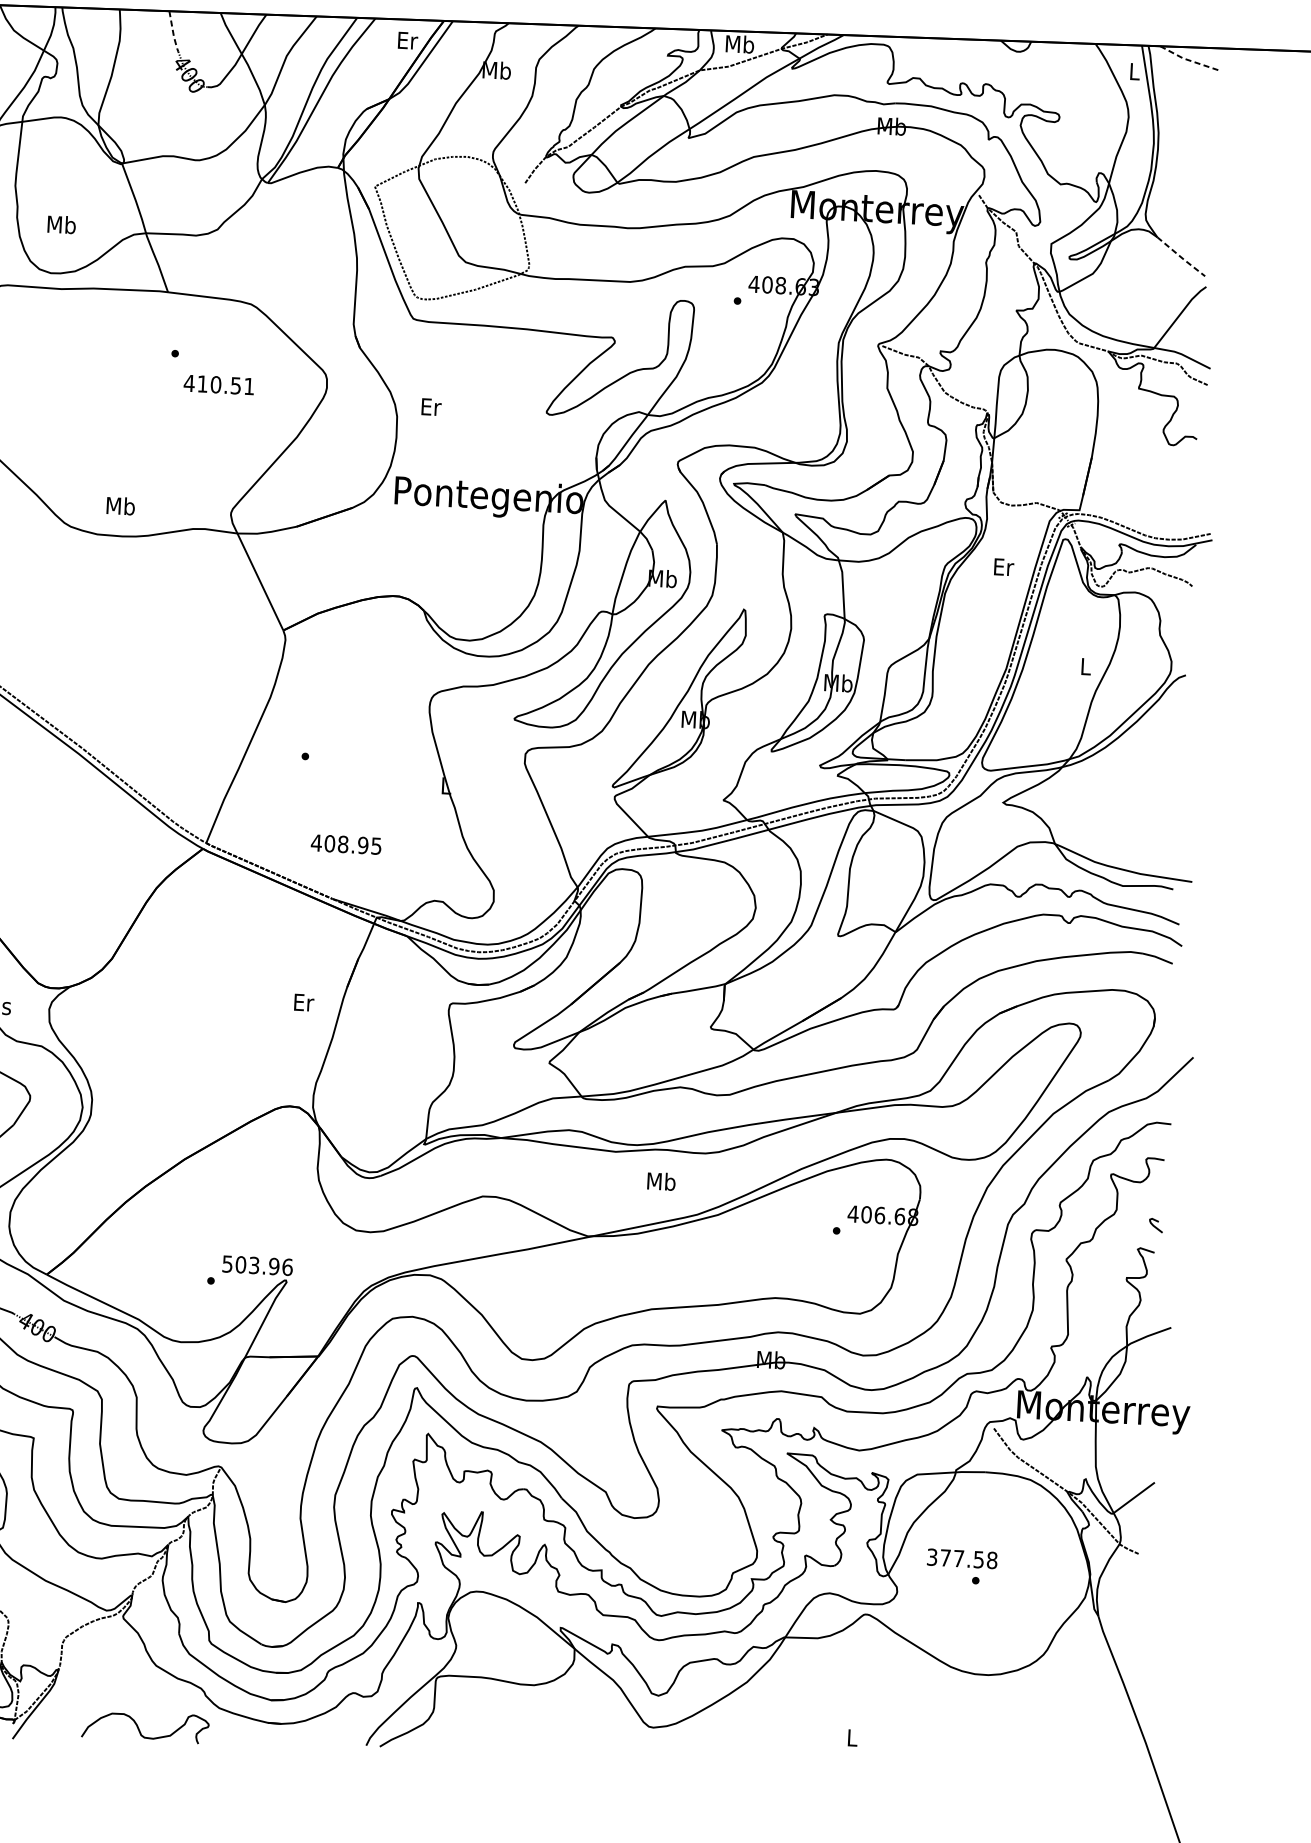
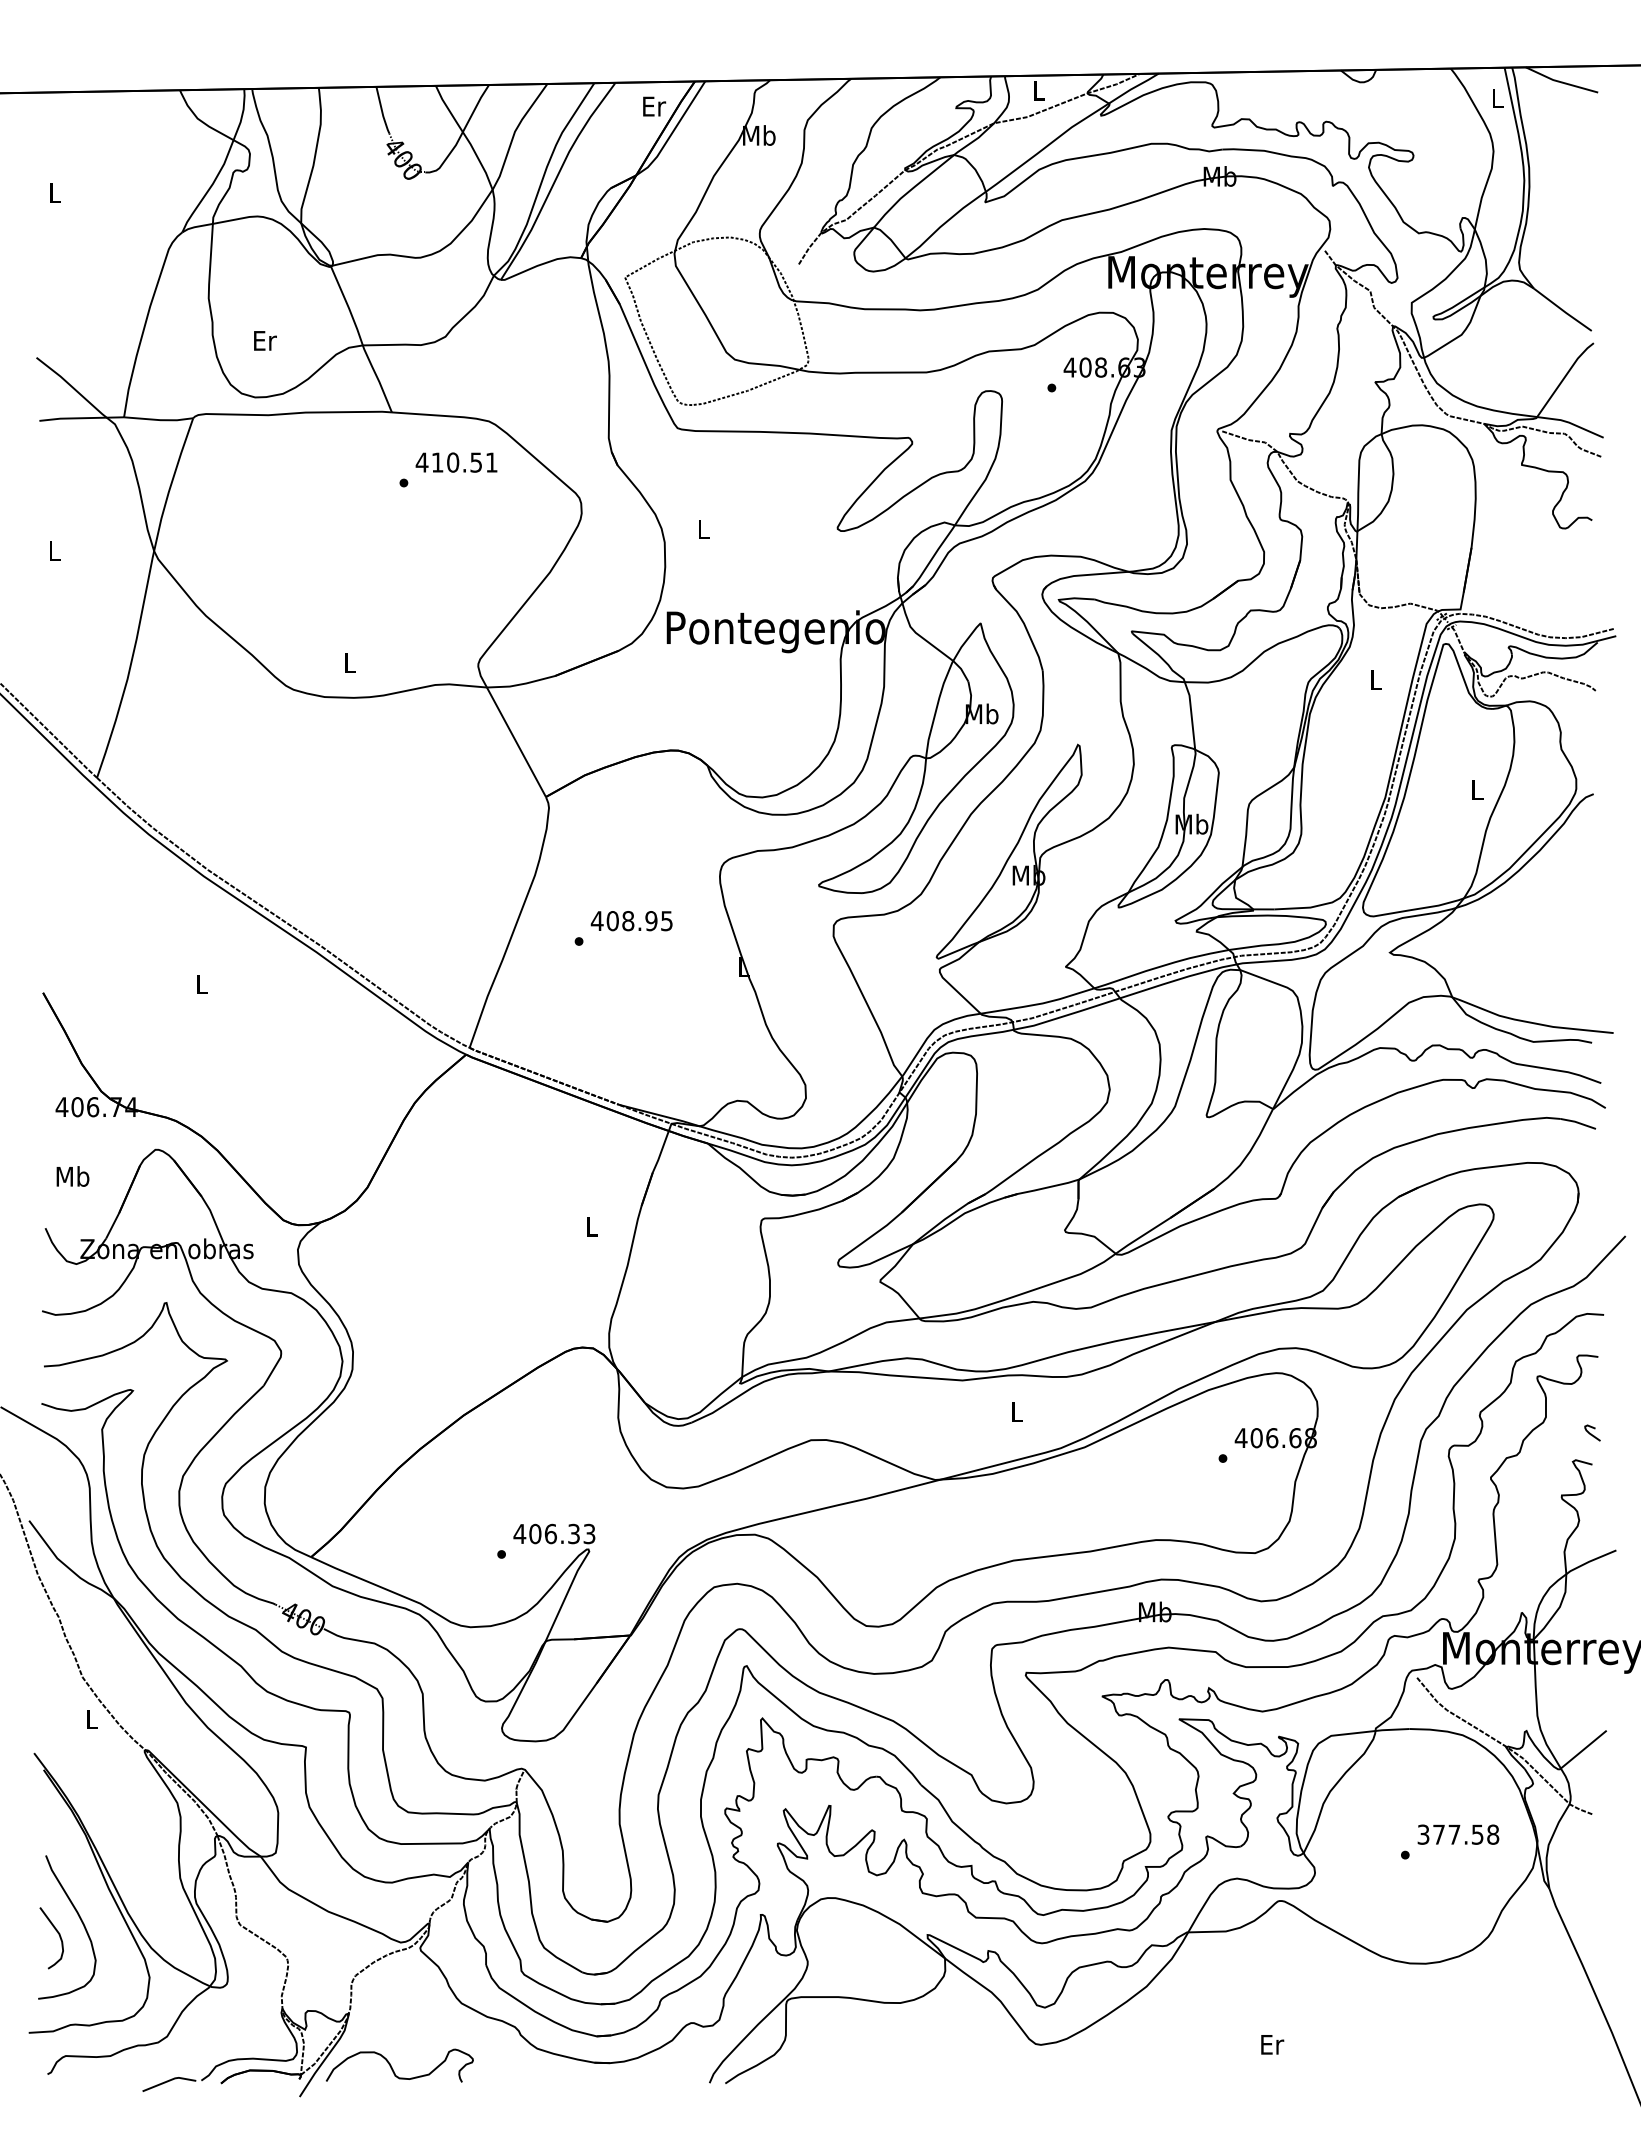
line: (173, 32) -> (382, 111), dashed -> solid
text: (740, 44) -> (1039, 90), Mb -> L
line: (1189, 60) -> (1560, 82), dashed -> solid
text: (61, 224) -> (264, 340), Mb -> Er
line: (1181, 257) -> (1563, 310), dashed -> solid
text: (218, 384) -> (456, 462), moved
text: (431, 407) -> (703, 529), Er -> L
text: (121, 505) -> (350, 662), Mb -> L
text: (1004, 566) -> (1376, 679), Er -> L
text: (346, 844) -> (631, 921), moved
text: (304, 1002) -> (592, 1226), Er -> L
text: (661, 1181) -> (1017, 1411), Mb -> L
text: (257, 1265) -> (554, 1533), 503.96 -> 406.33
text: (962, 1558) -> (1458, 1834), moved
curve: (139, 1729) -> (393, 2069), moved
text: (852, 1737) -> (1272, 2044), L -> Er

